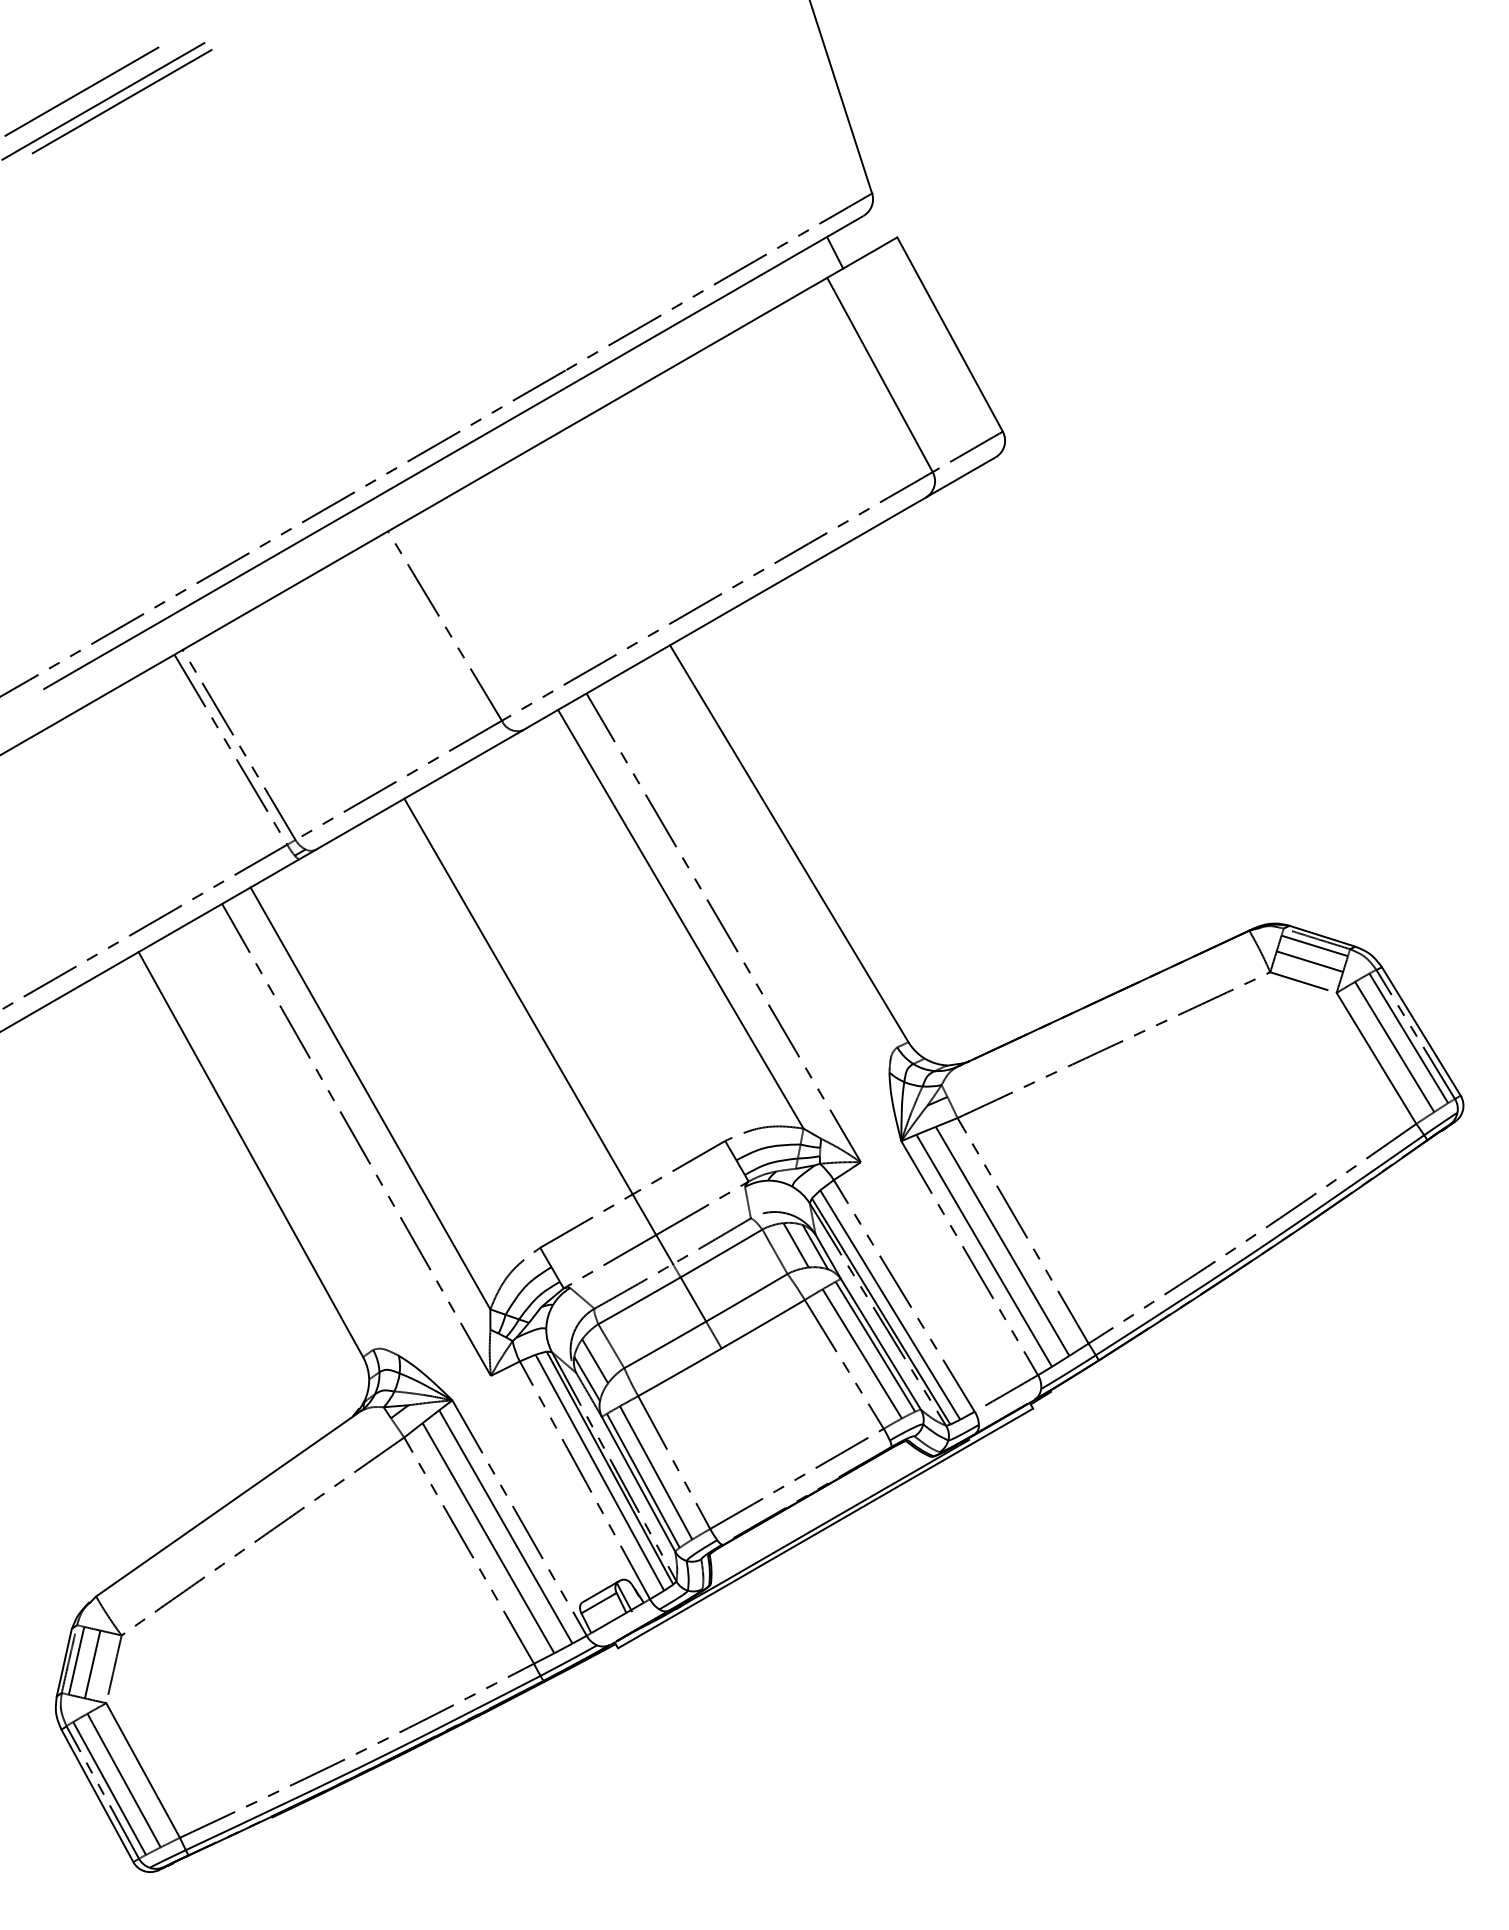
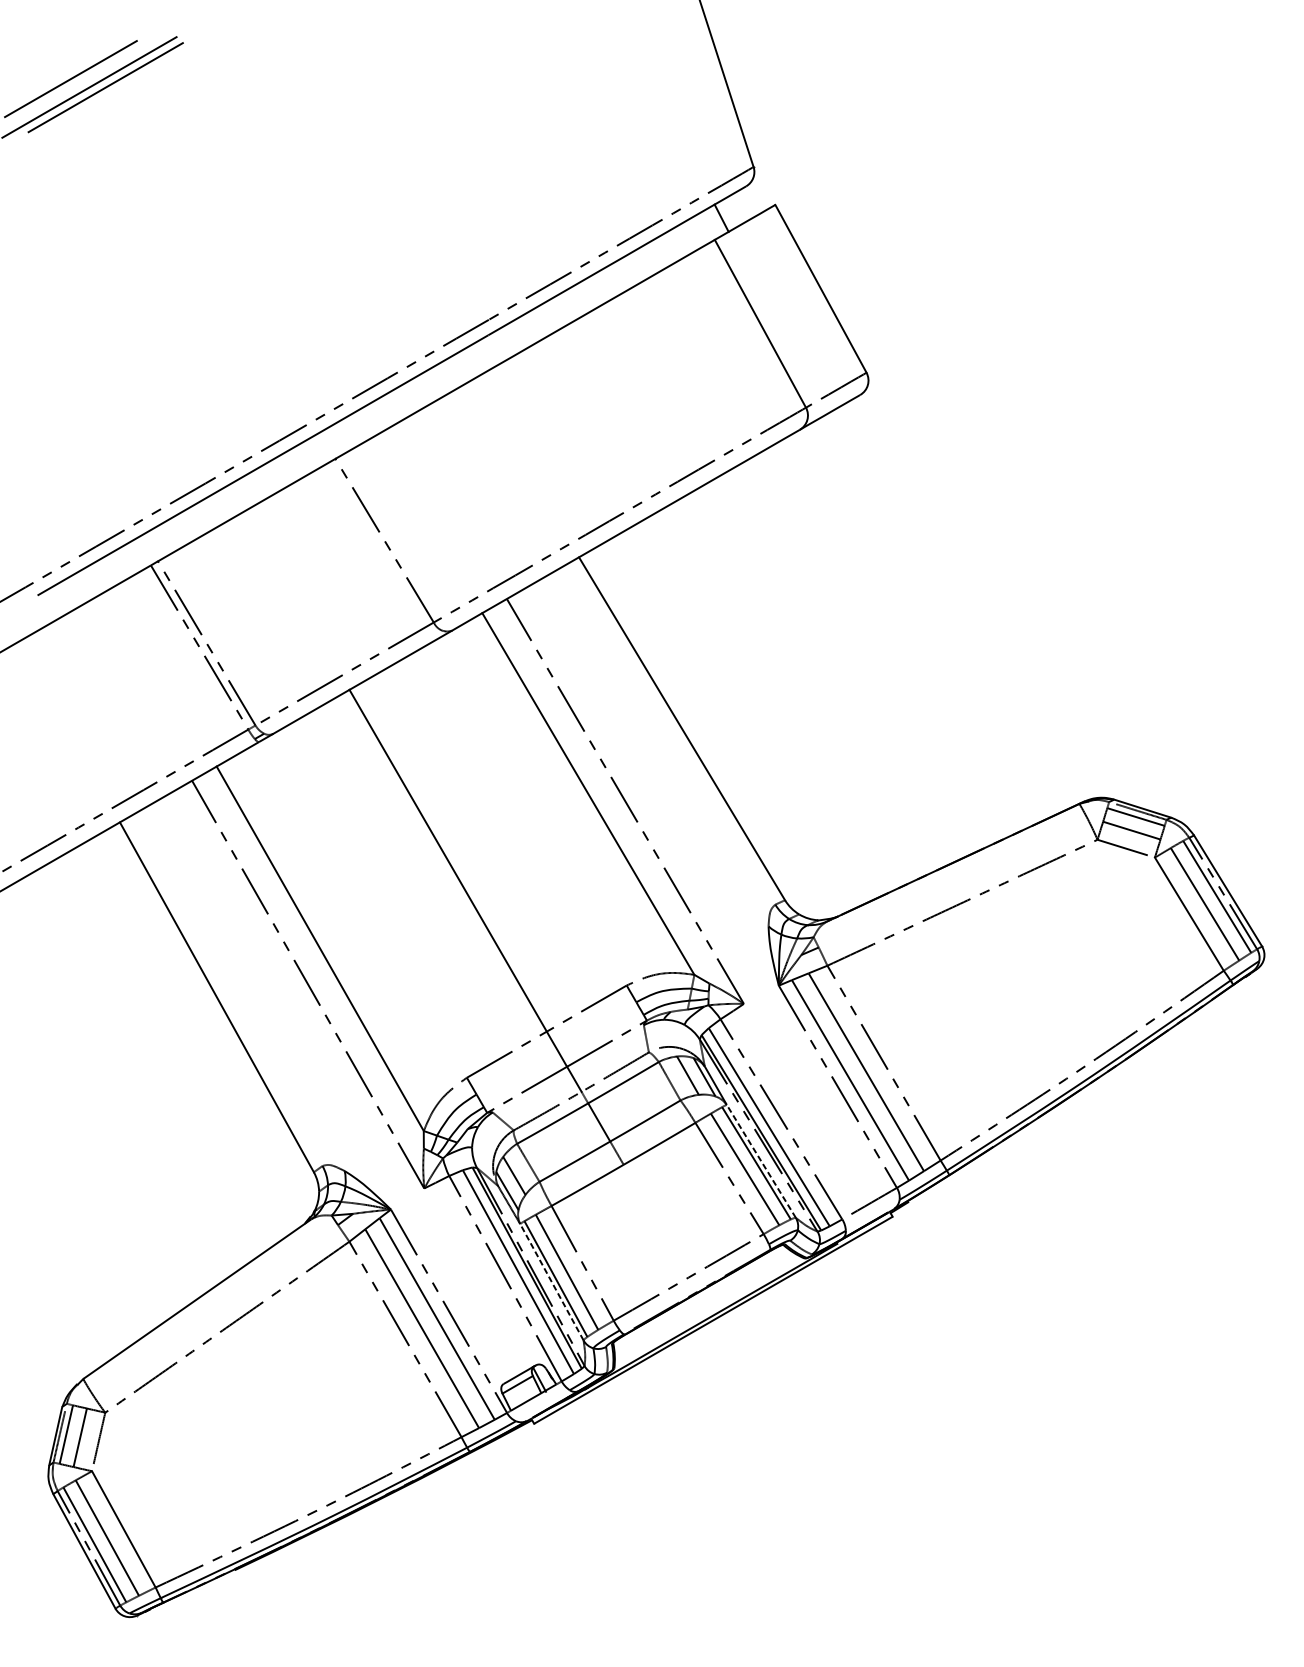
line: (881, 1344) -> (761, 1161), solid -> dashed
line: (638, 1484) -> (551, 1282), solid -> dashed

